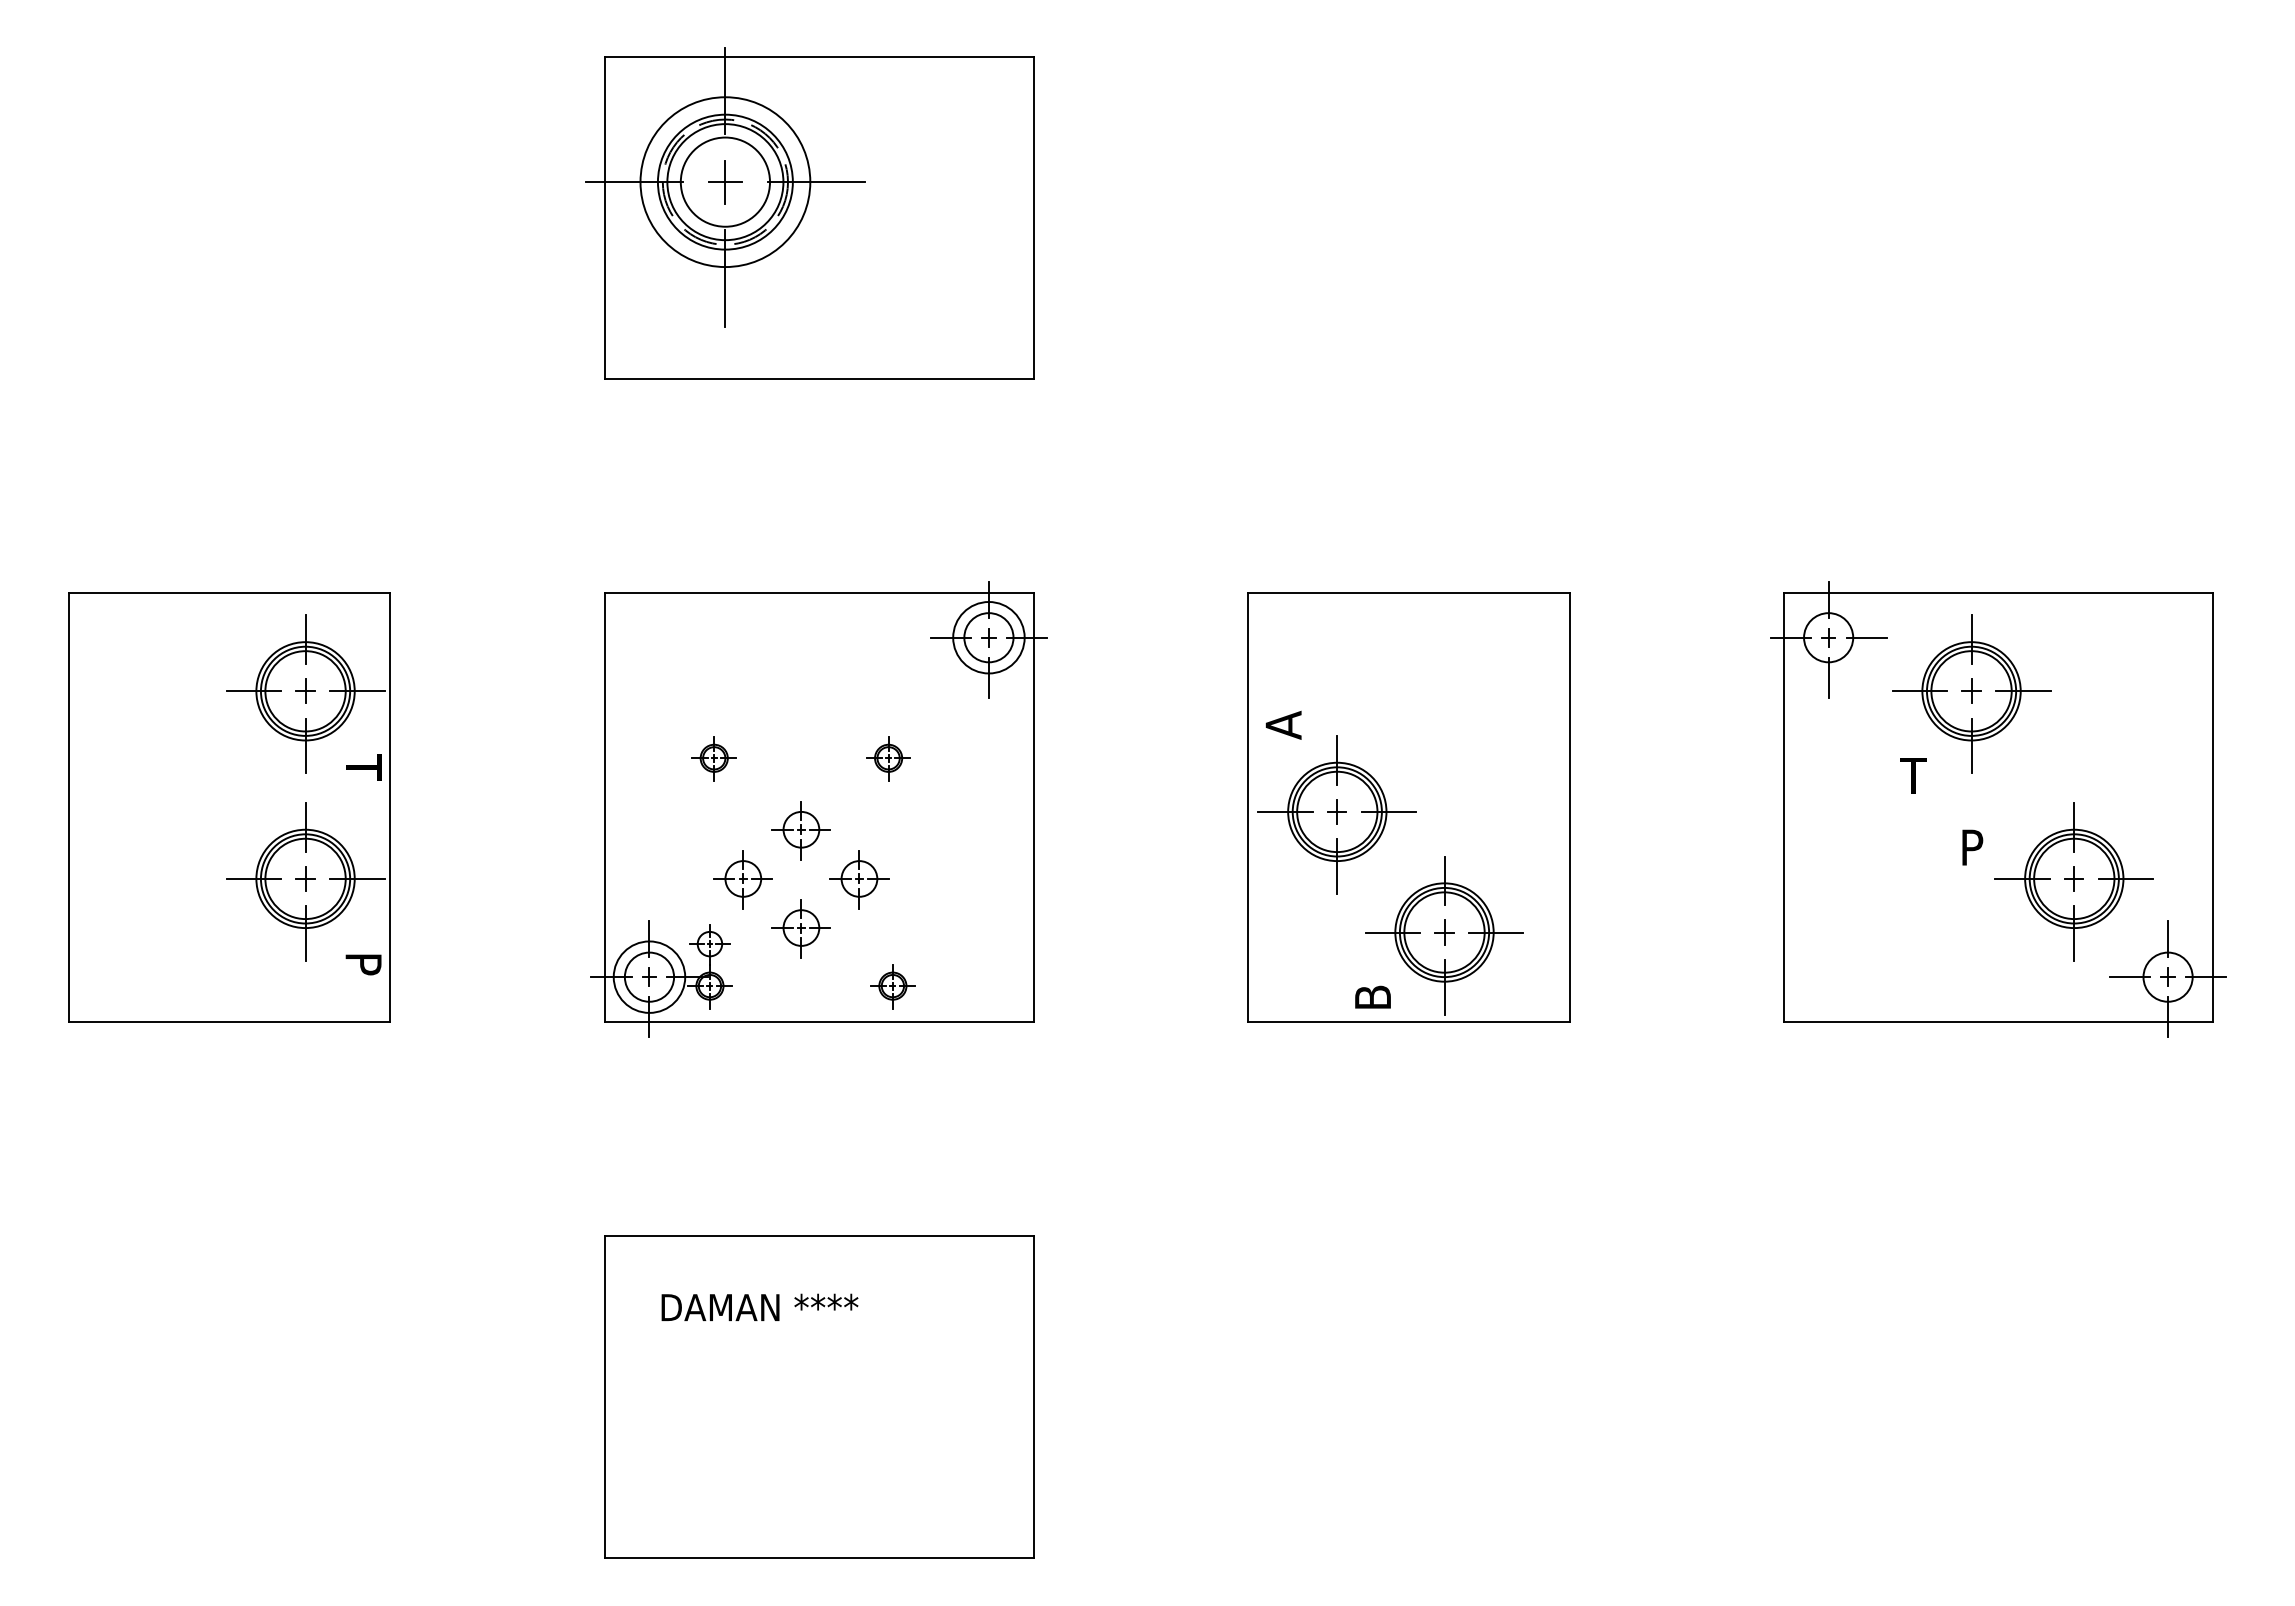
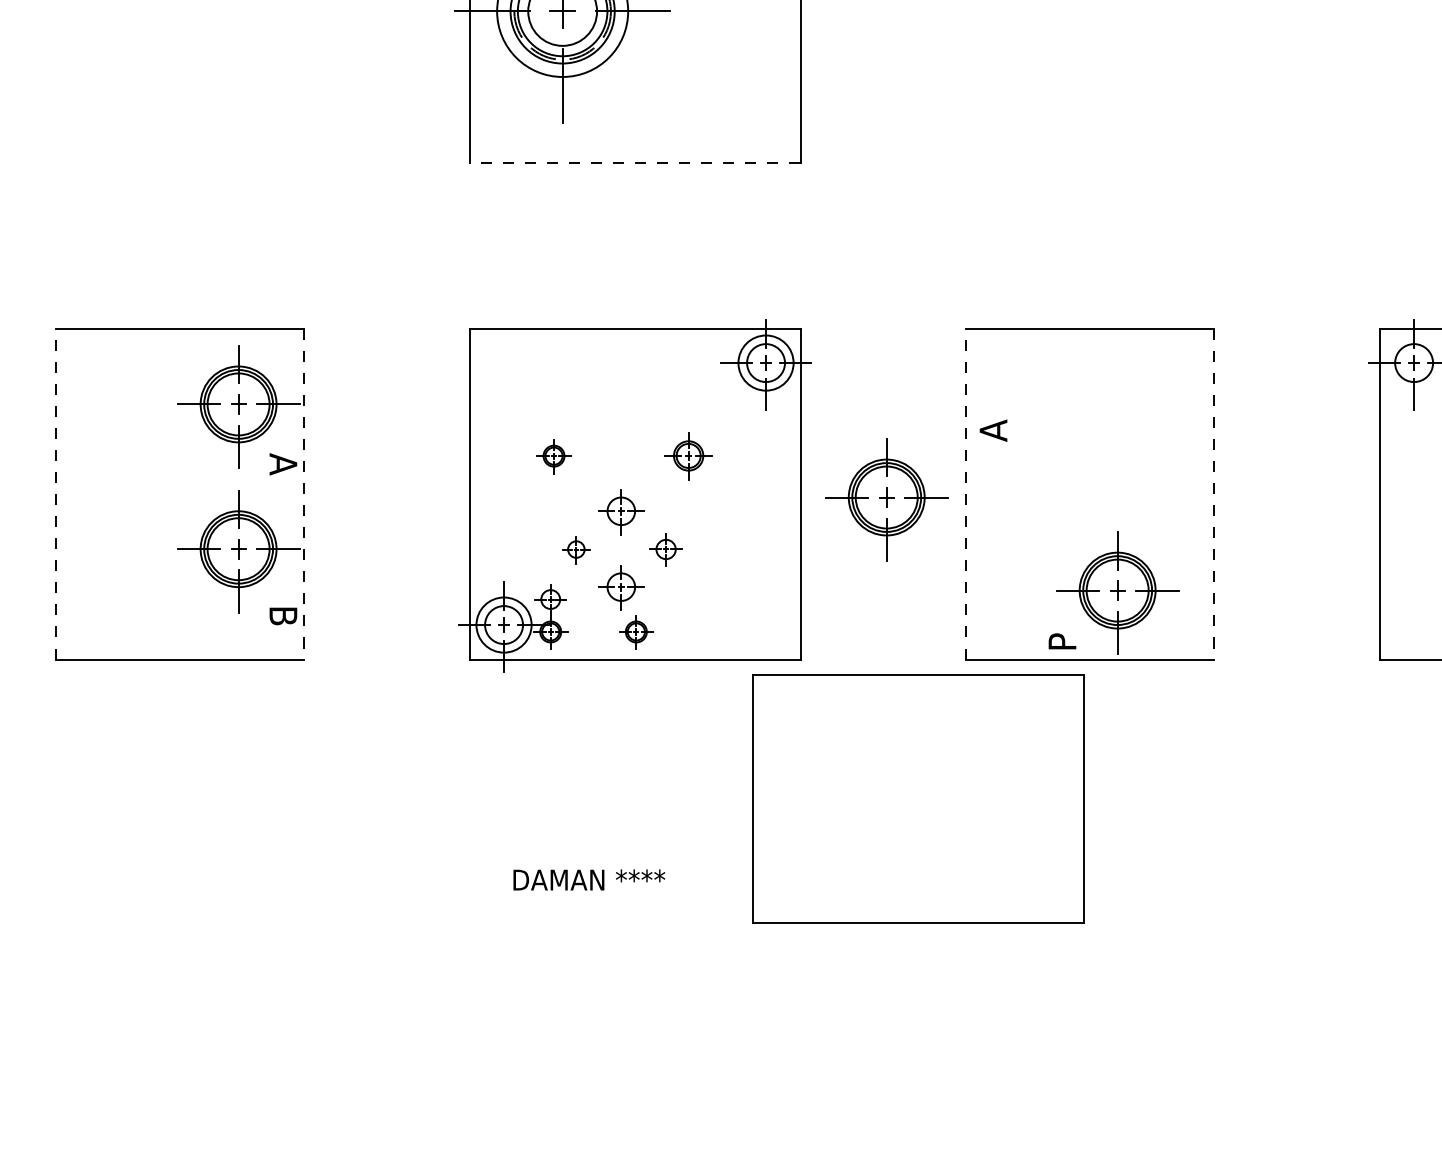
line: (818, 378) -> (634, 163), solid -> dashed
part: (888, 758) -> (688, 456), size x1.4
text: (363, 768) -> (283, 464), T -> A
line: (68, 806) -> (55, 493), solid -> dashed
line: (1247, 806) -> (965, 493), solid -> dashed
line: (390, 807) -> (304, 494), solid -> dashed
line: (1569, 807) -> (1214, 494), solid -> dashed
part: (1336, 814) -> (886, 499), moved
part: (742, 879) -> (575, 549), size x0.6
part: (859, 879) -> (666, 549), size x0.7
text: (363, 968) -> (283, 618), P -> B
part: (892, 986) -> (636, 632), moved
text: (1372, 994) -> (1062, 638), B -> P
part: (819, 1396) -> (918, 798), moved

